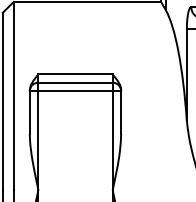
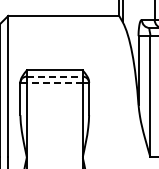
line: (75, 82) -> (54, 76), solid -> dashed
line: (75, 91) -> (54, 83), solid -> dashed

